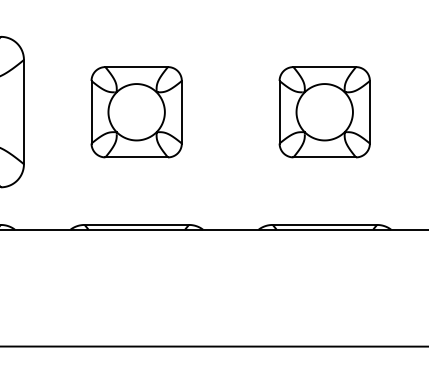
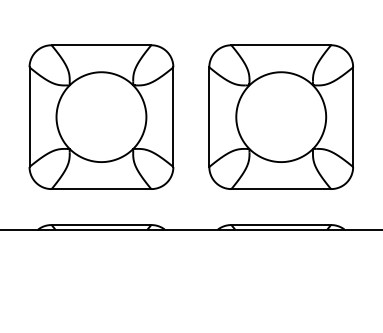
part: (136, 112) -> (101, 117), size x1.67
part: (324, 112) -> (280, 117), size x1.67

